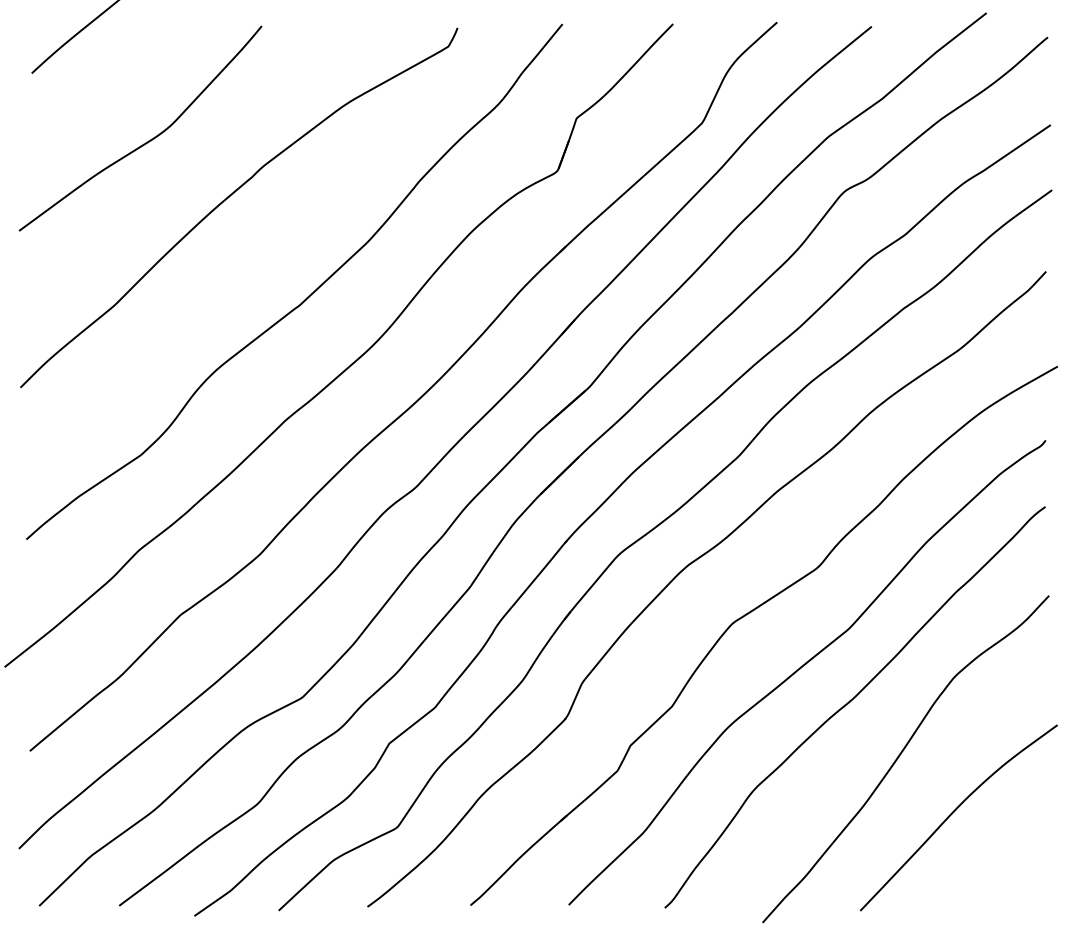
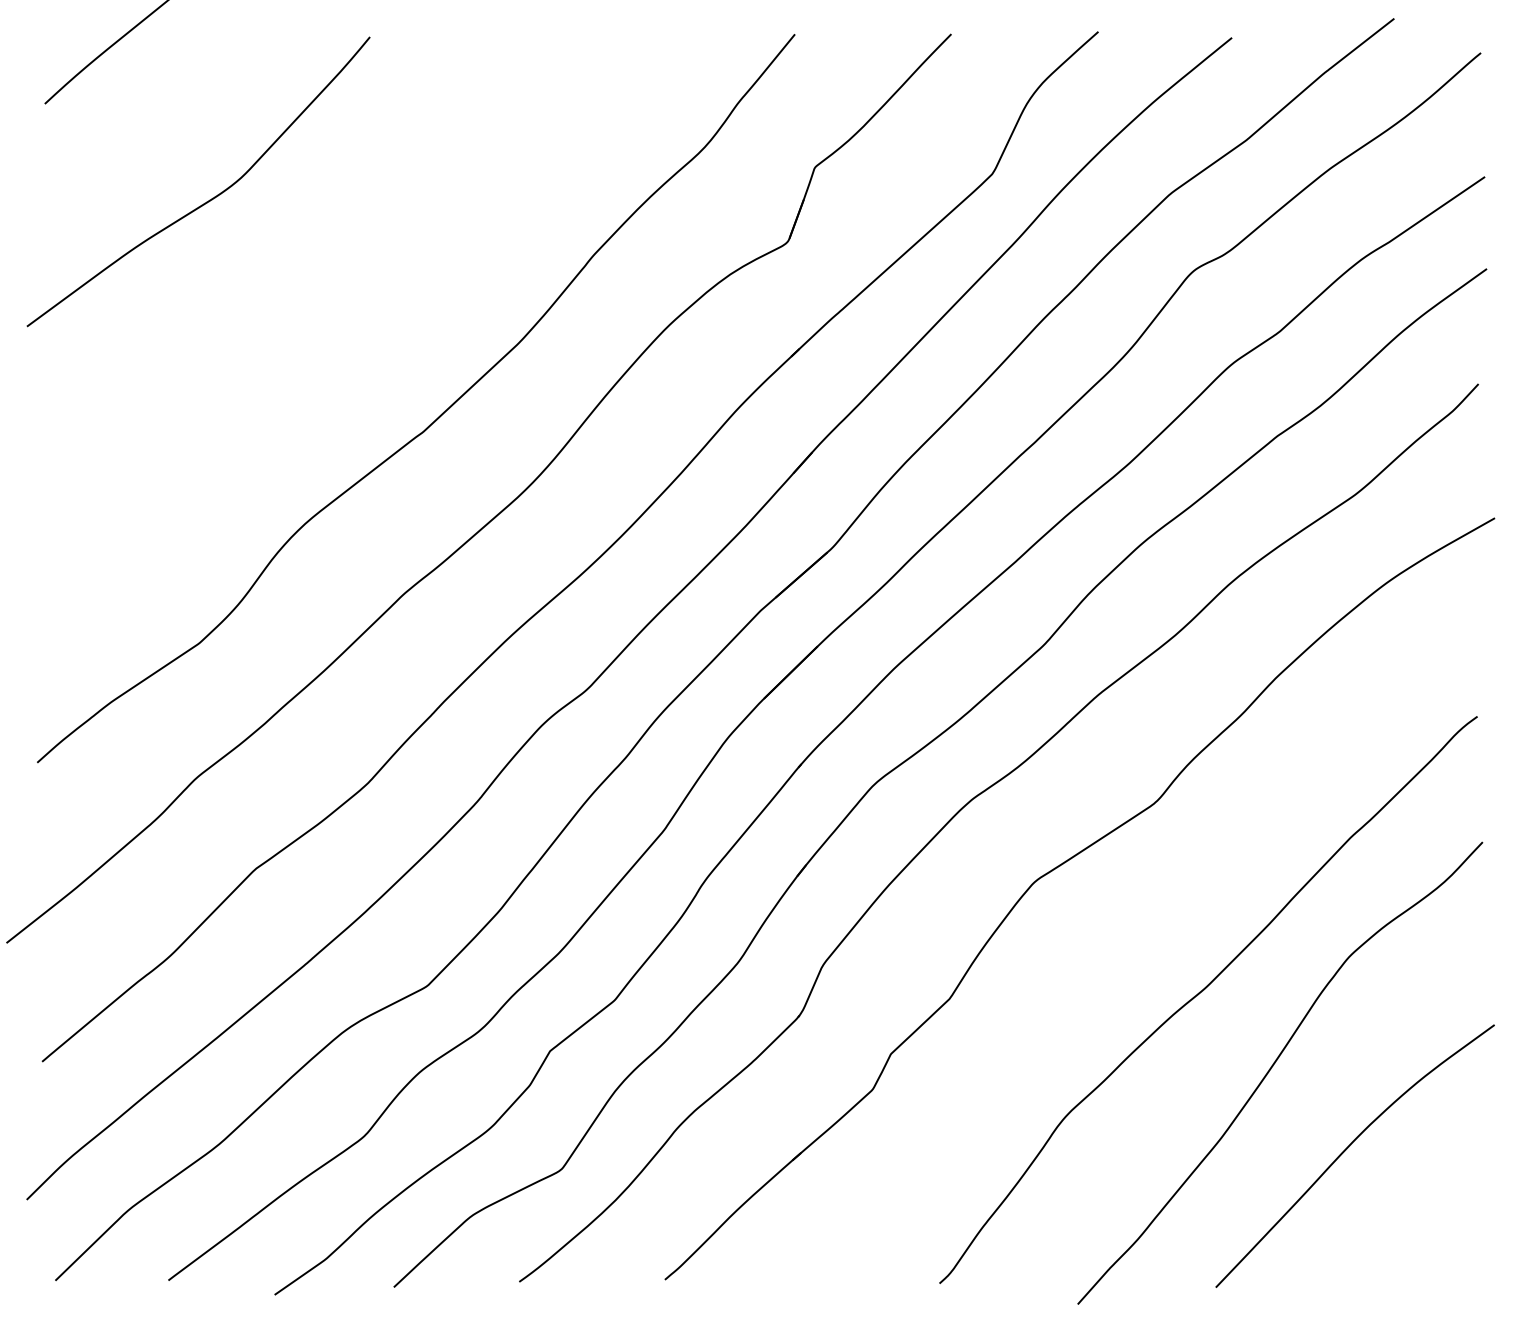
curve: (229, 197) -> (324, 279), removed
curve: (802, 667) -> (1134, 943), removed

